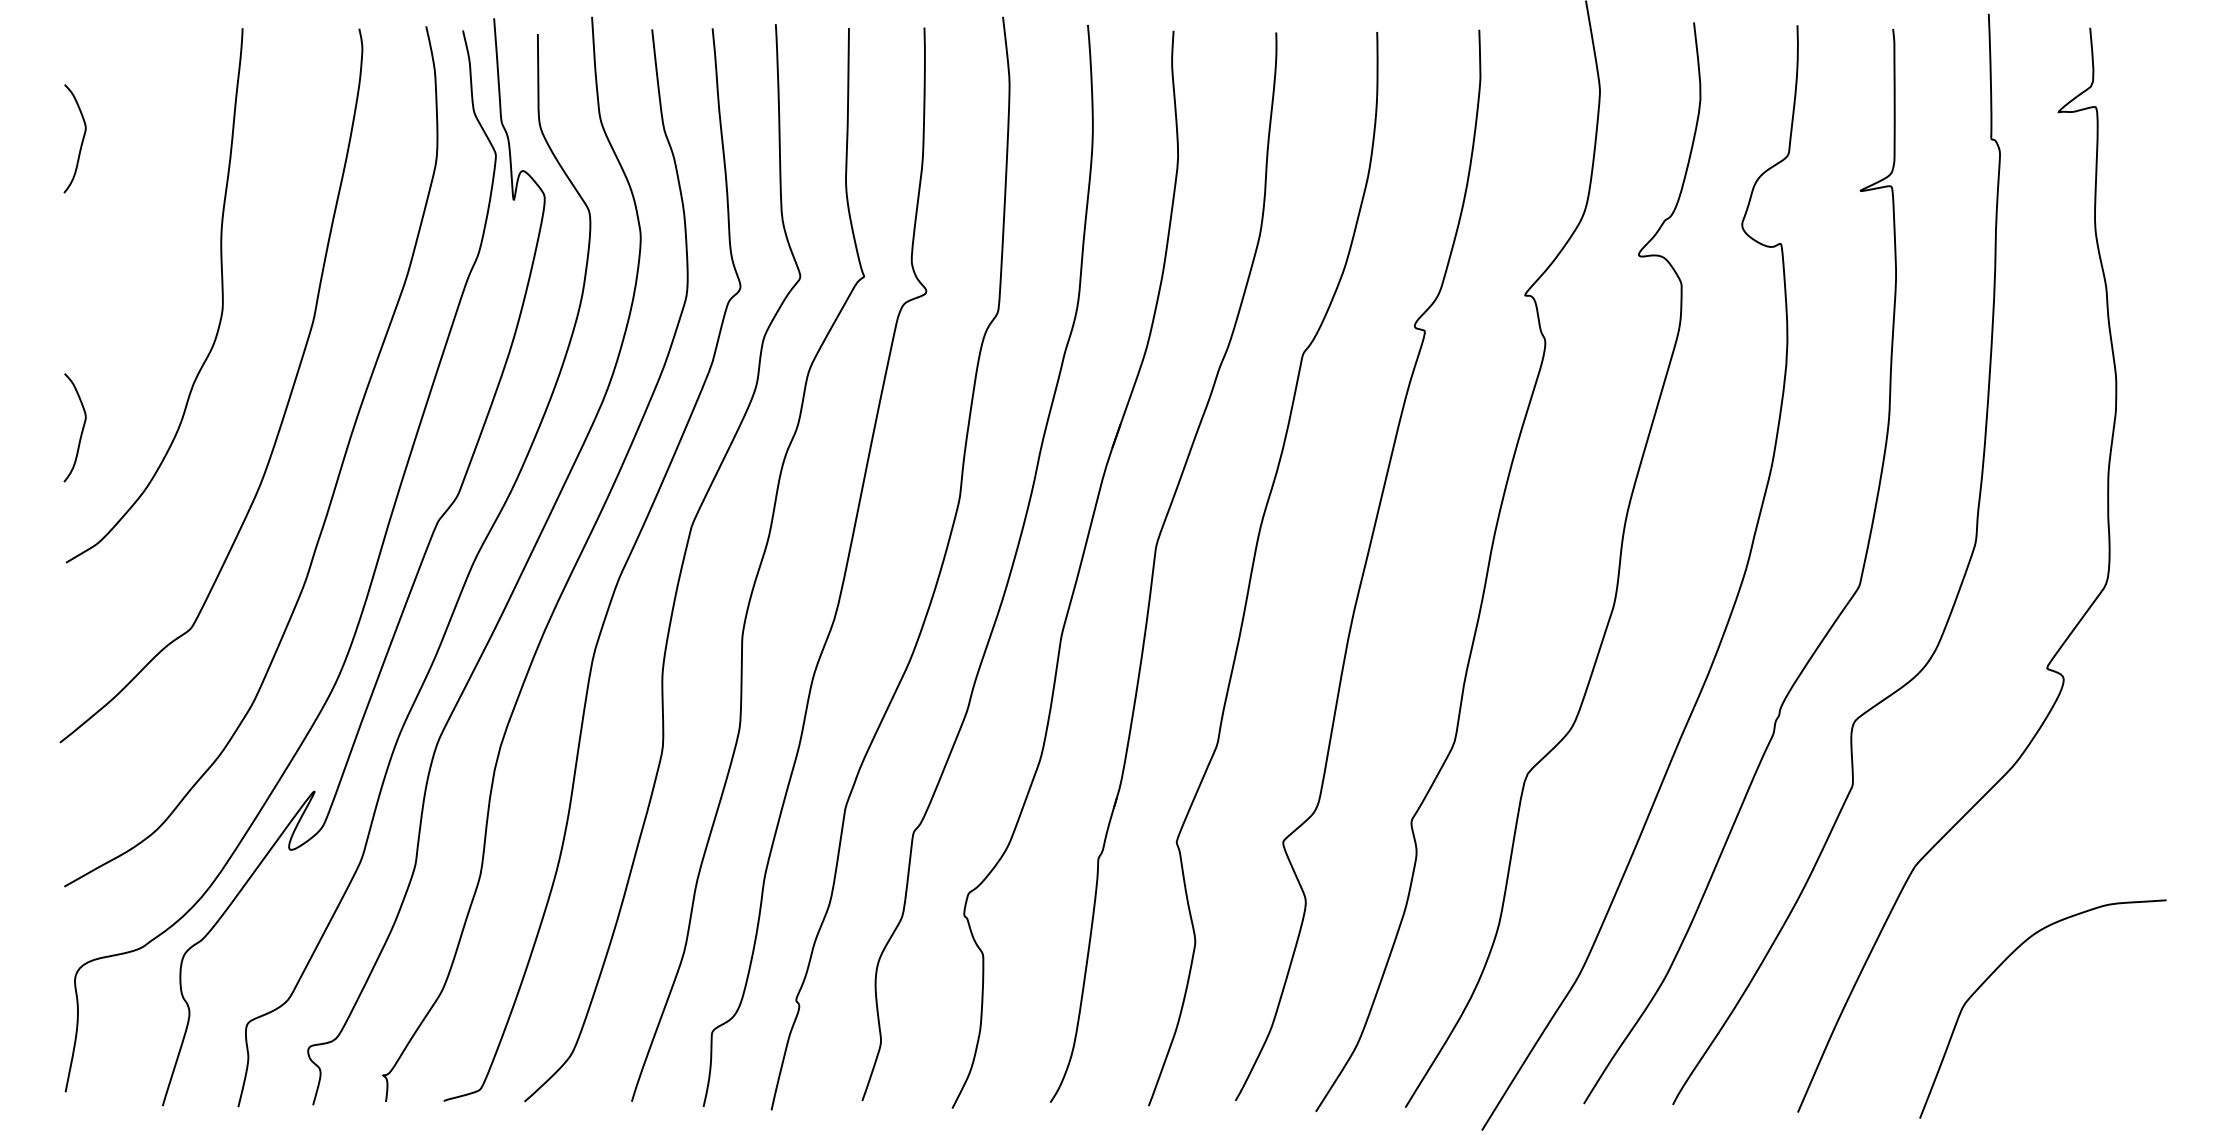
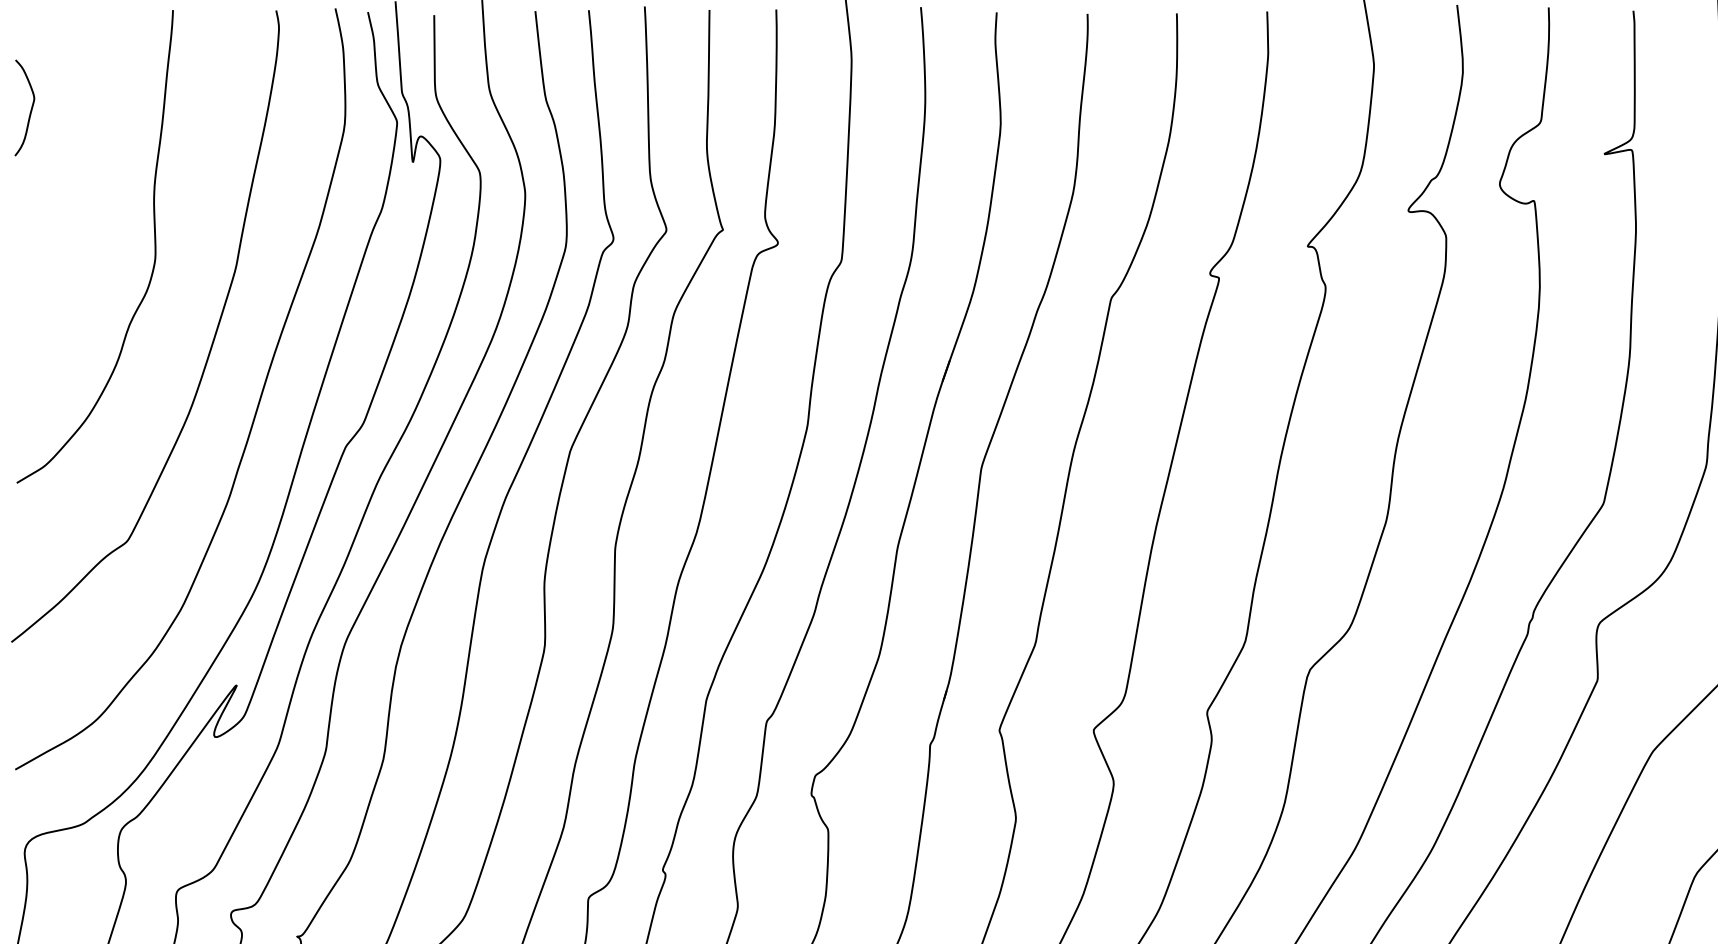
curve: (81, 430) -> (30, 366), removed

